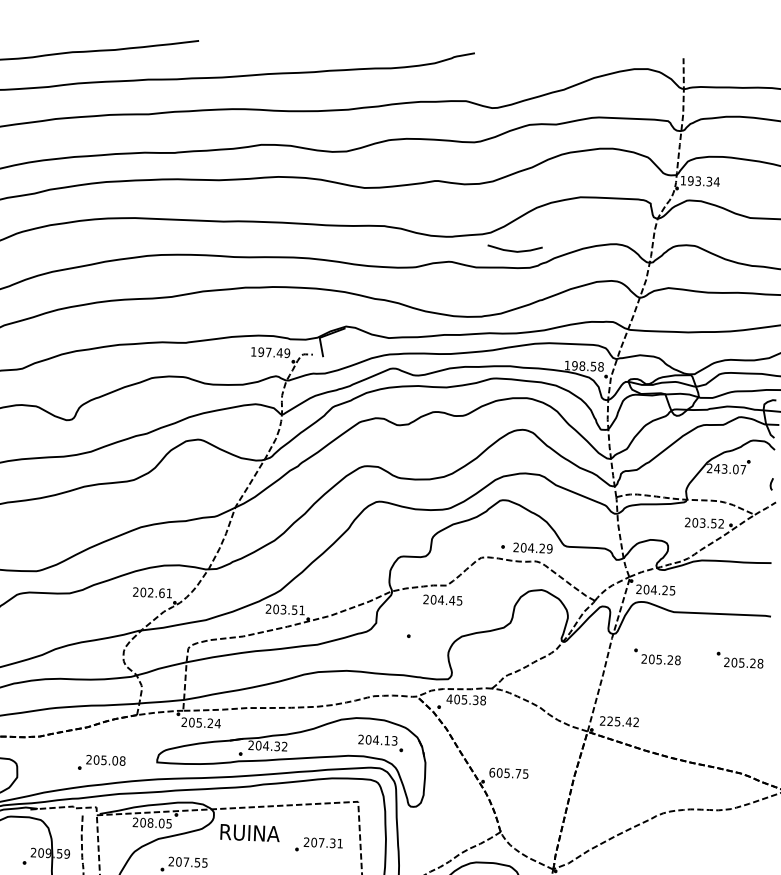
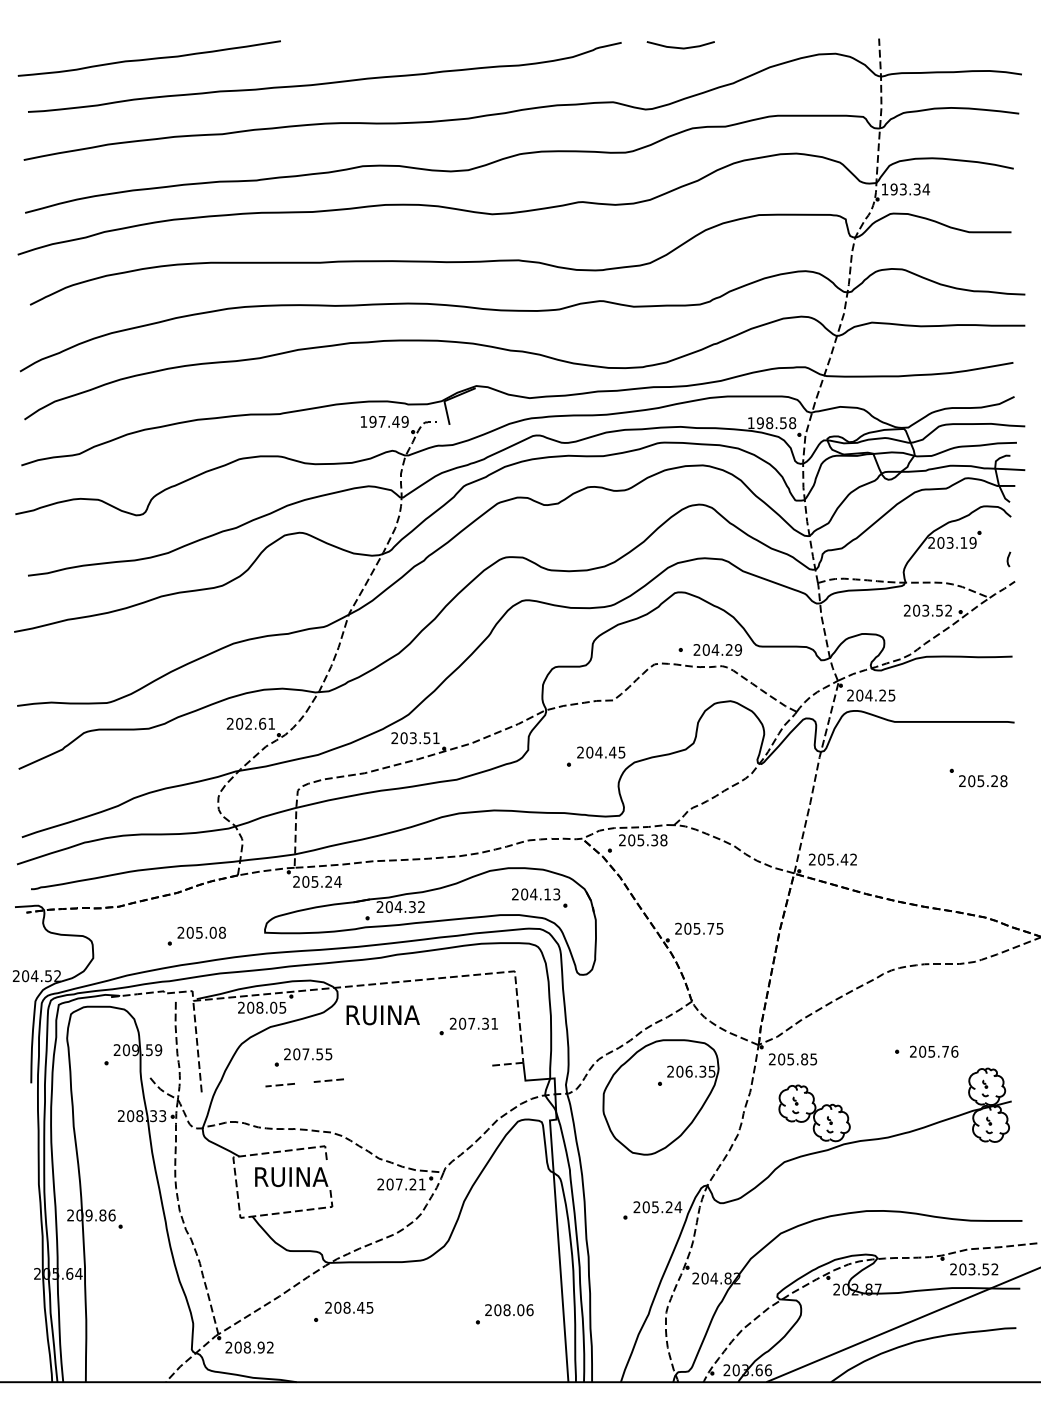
curve: (514, 250) -> (680, 47), moved
text: (729, 468) -> (956, 542), 243.07 -> 203.19
text: (443, 600) -> (601, 752), moved
part: (657, 656) -> (876, 777), removed
text: (449, 699) -> (622, 840), 405.38 -> 205.38
text: (610, 721) -> (821, 859), 225.42 -> 205.42
text: (492, 772) -> (678, 928), 605.75 -> 205.75

